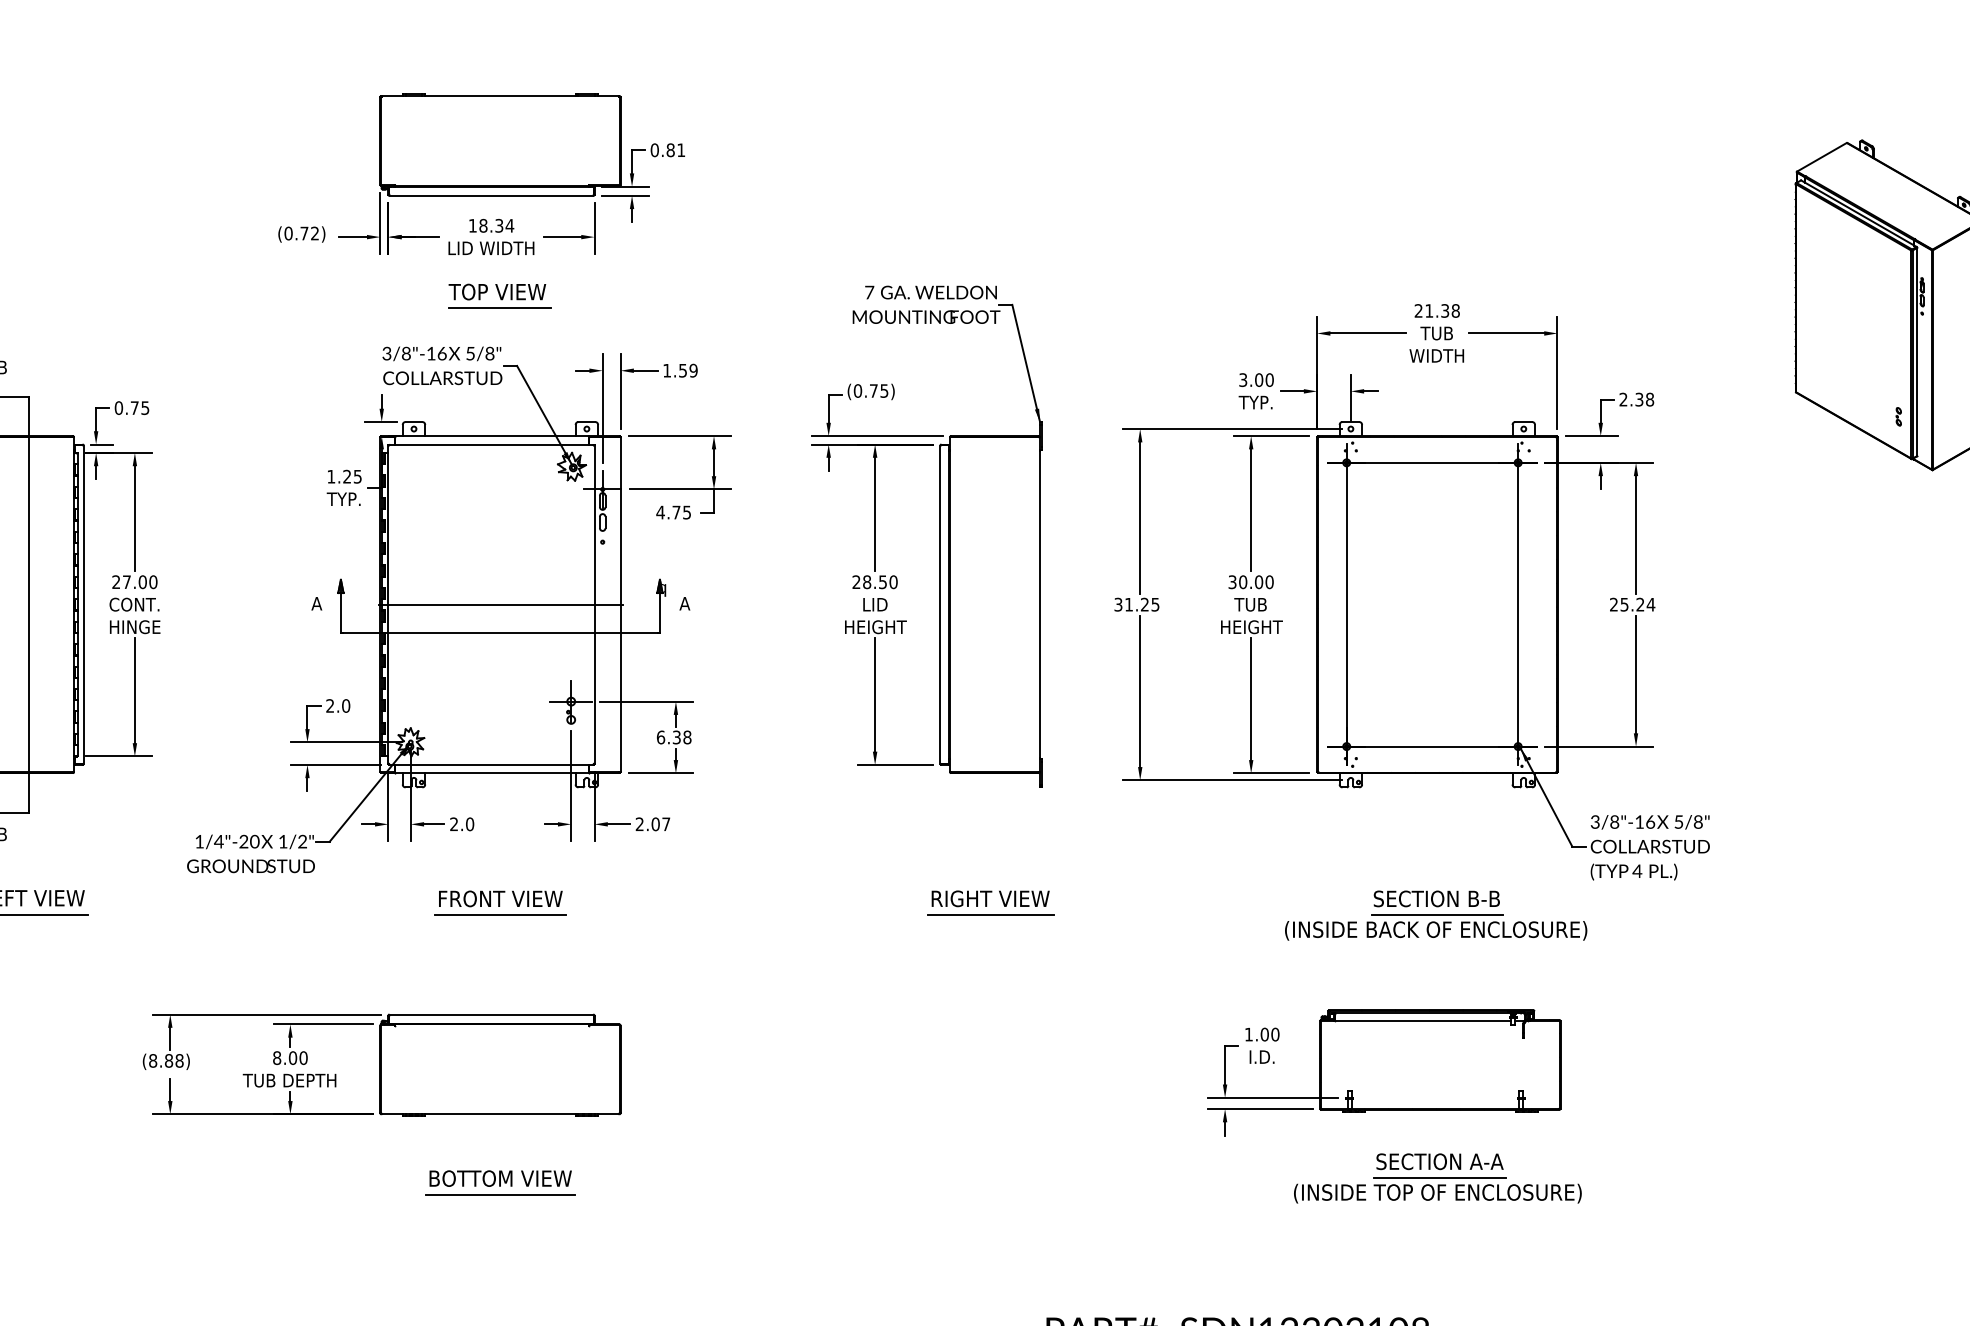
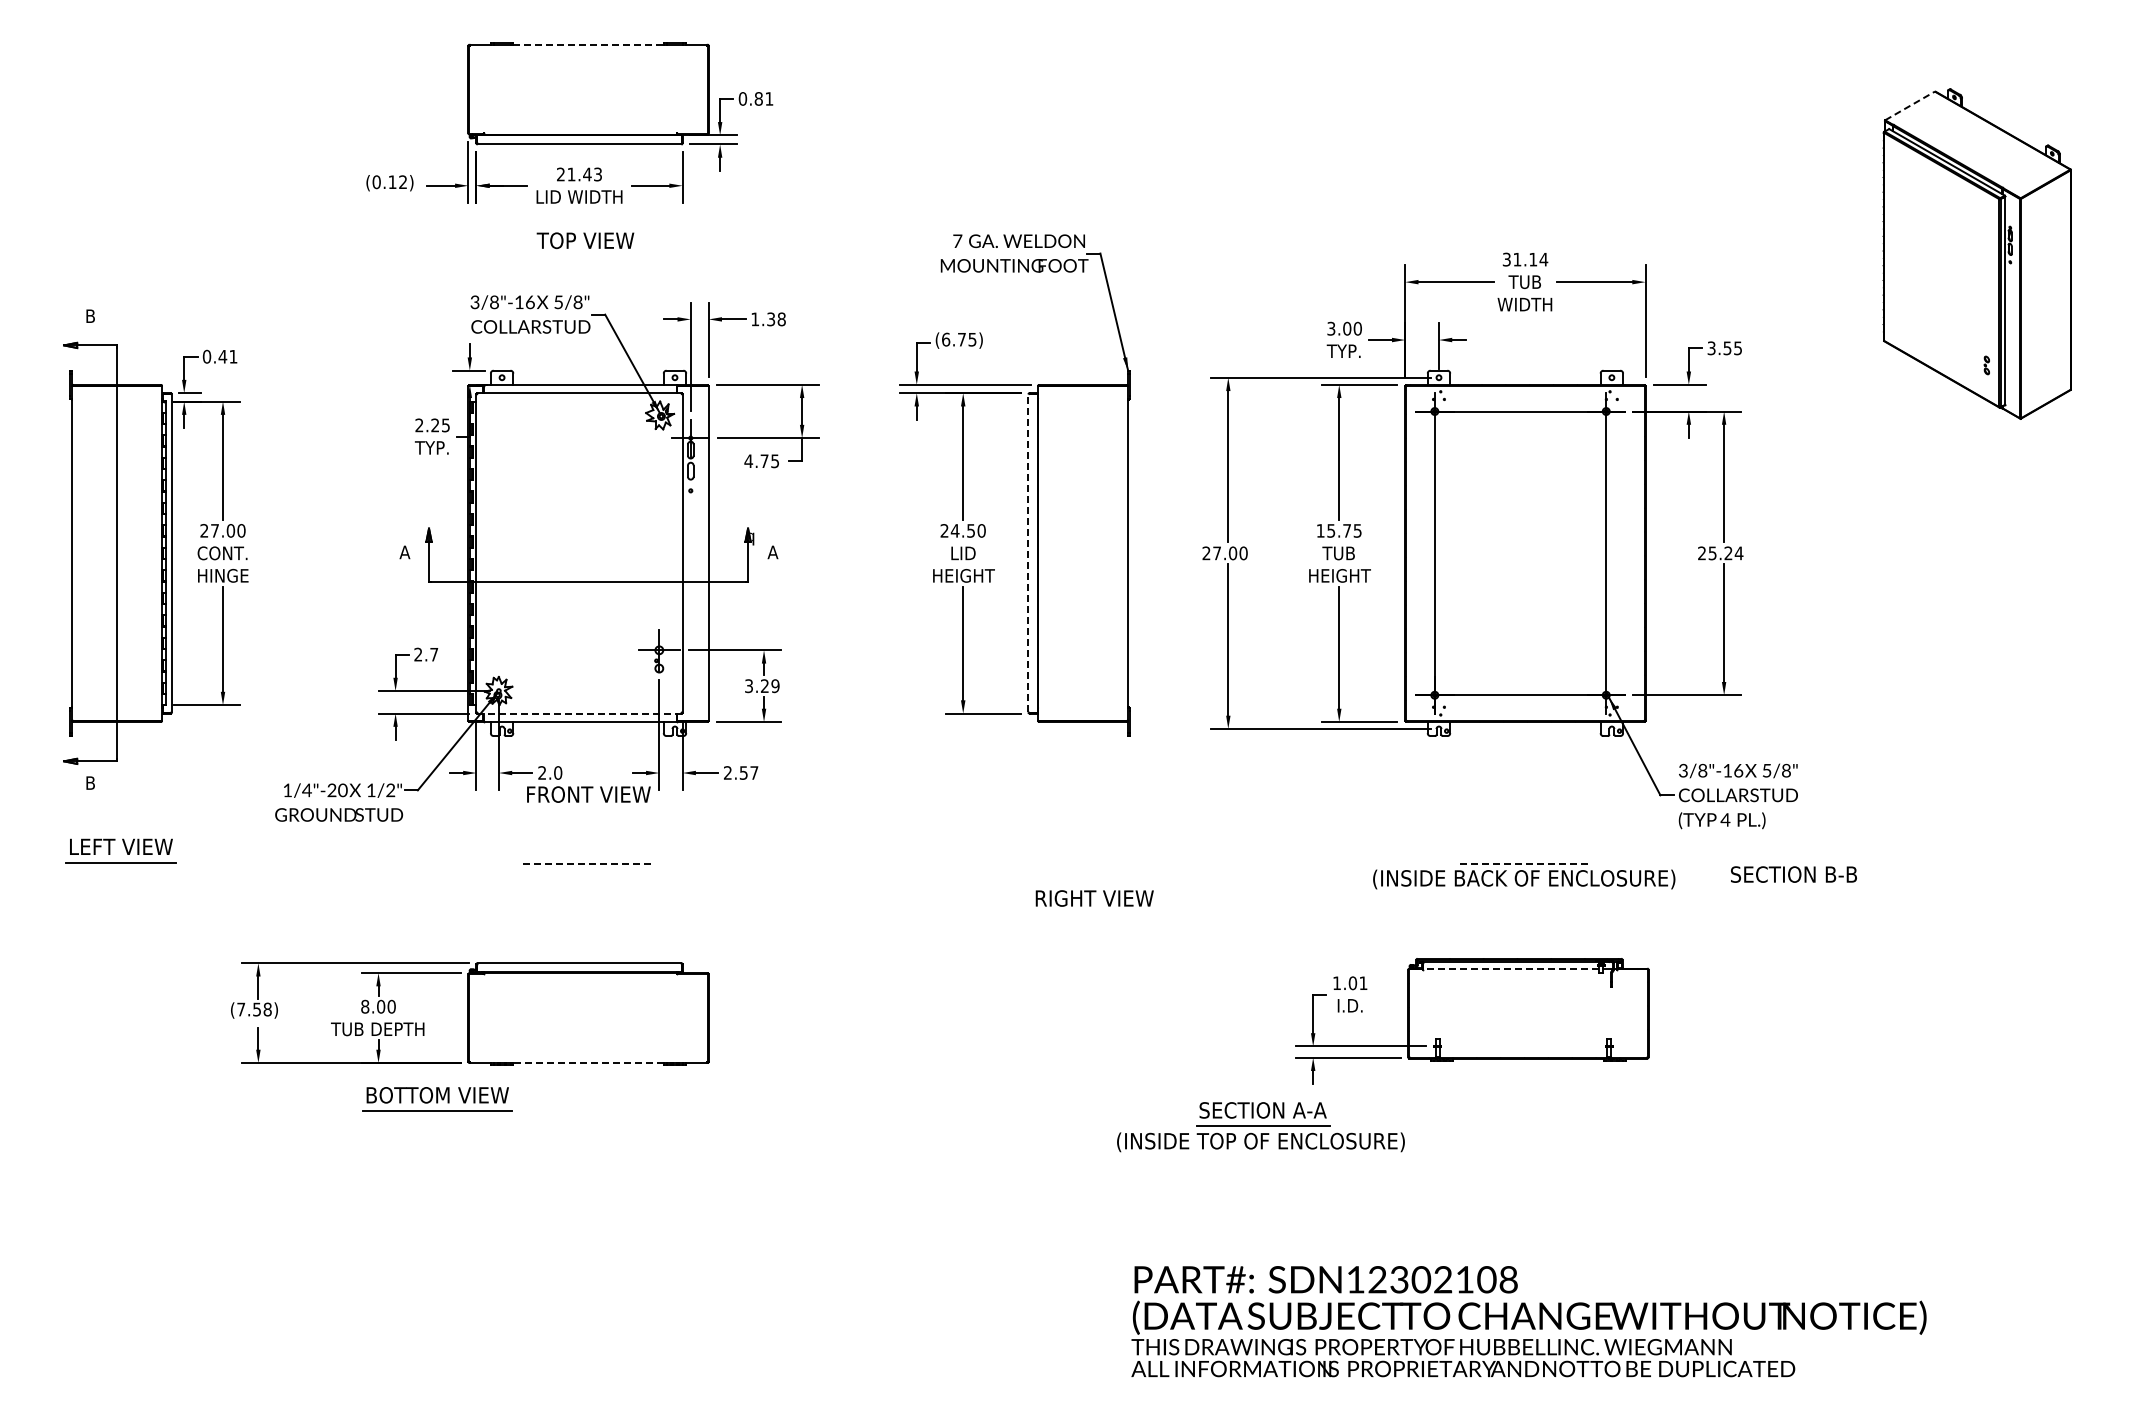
line: (501, 95) -> (589, 44), solid -> dashed
line: (1822, 156) -> (1910, 105), solid -> dashed
text: (491, 225) -> (579, 174), 18.34 -> 21.43
text: (304, 232) -> (392, 181), (0.72) -> (0.12)
line: (499, 307) -> (587, 256), removed
text: (1437, 310) -> (1525, 259), 21.38 -> 31.14
text: (688, 370) -> (776, 319), 1.59 -> 1.38
text: (858, 390) -> (946, 339), (0.75) -> (6.75)
text: (1636, 399) -> (1724, 348), 2.38 -> 3.55
text: (139, 407) -> (227, 356), 0.75 -> 0.41
text: (331, 476) -> (419, 425), 1.25 -> 2.25
text: (866, 581) -> (954, 530), 28.50 -> 24.50
text: (1250, 581) -> (1338, 530), 30.00 -> 15.75
line: (940, 603) -> (1028, 552), solid -> dashed
line: (500, 604) -> (588, 553), removed
text: (1136, 604) -> (1224, 553), 31.25 -> 27.00
text: (346, 705) -> (434, 654), 2.0 -> 2.7
text: (674, 737) -> (762, 686), 6.38 -> 3.29
line: (491, 764) -> (579, 713), solid -> dashed
text: (655, 823) -> (743, 772), 2.07 -> 2.57
text: (500, 898) -> (588, 794), moved
text: (990, 898) -> (1094, 898), moved
text: (1436, 898) -> (1793, 874), moved
line: (501, 914) -> (589, 863), solid -> dashed
line: (991, 914) -> (1079, 863), removed
line: (1437, 914) -> (1525, 863), solid -> dashed
line: (1422, 1020) -> (1510, 969), solid -> dashed
text: (1275, 1034) -> (1363, 983), 1.00 -> 1.01
text: (161, 1060) -> (249, 1009), (8.88) -> (7.58)
line: (500, 1114) -> (588, 1063), solid -> dashed
part: (1437, 1178) -> (1260, 1127), moved
part: (500, 1182) -> (437, 1099), moved

